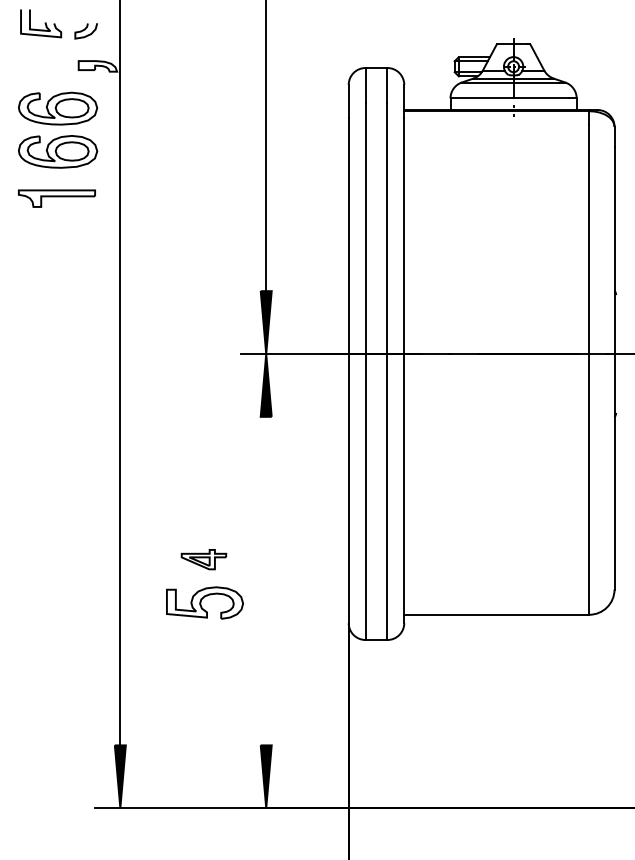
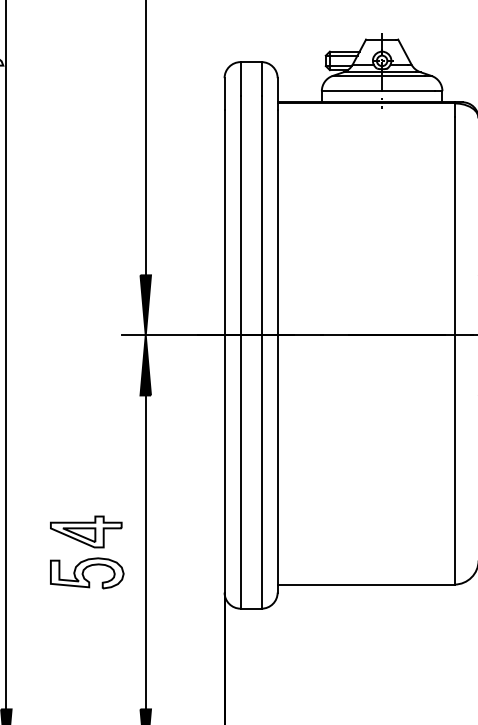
part: (203, 559) -> (85, 531), size x1.67
line: (266, 580) -> (146, 551), added

